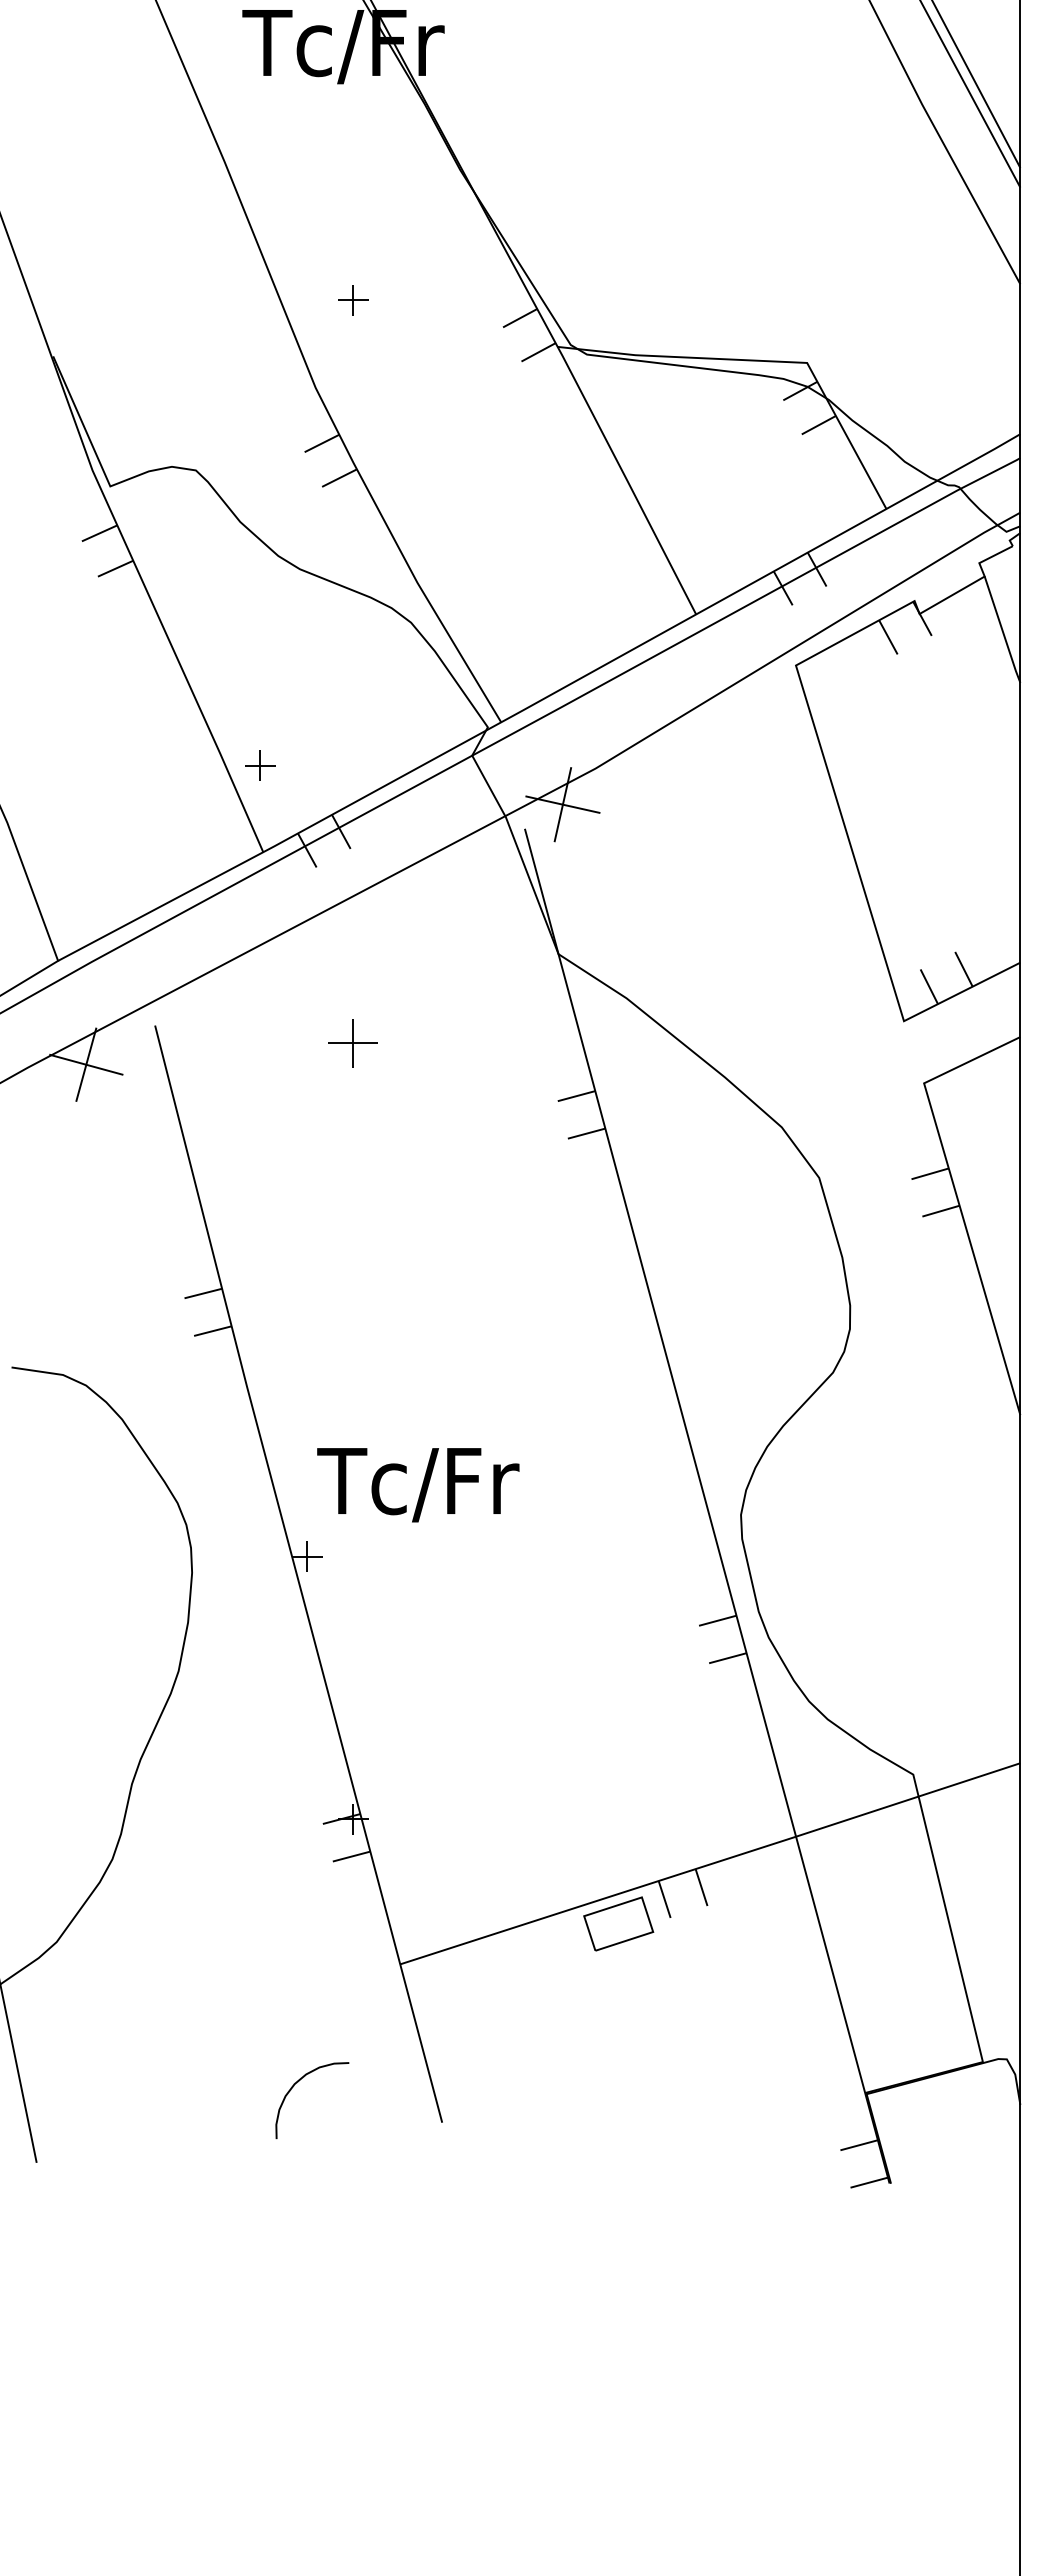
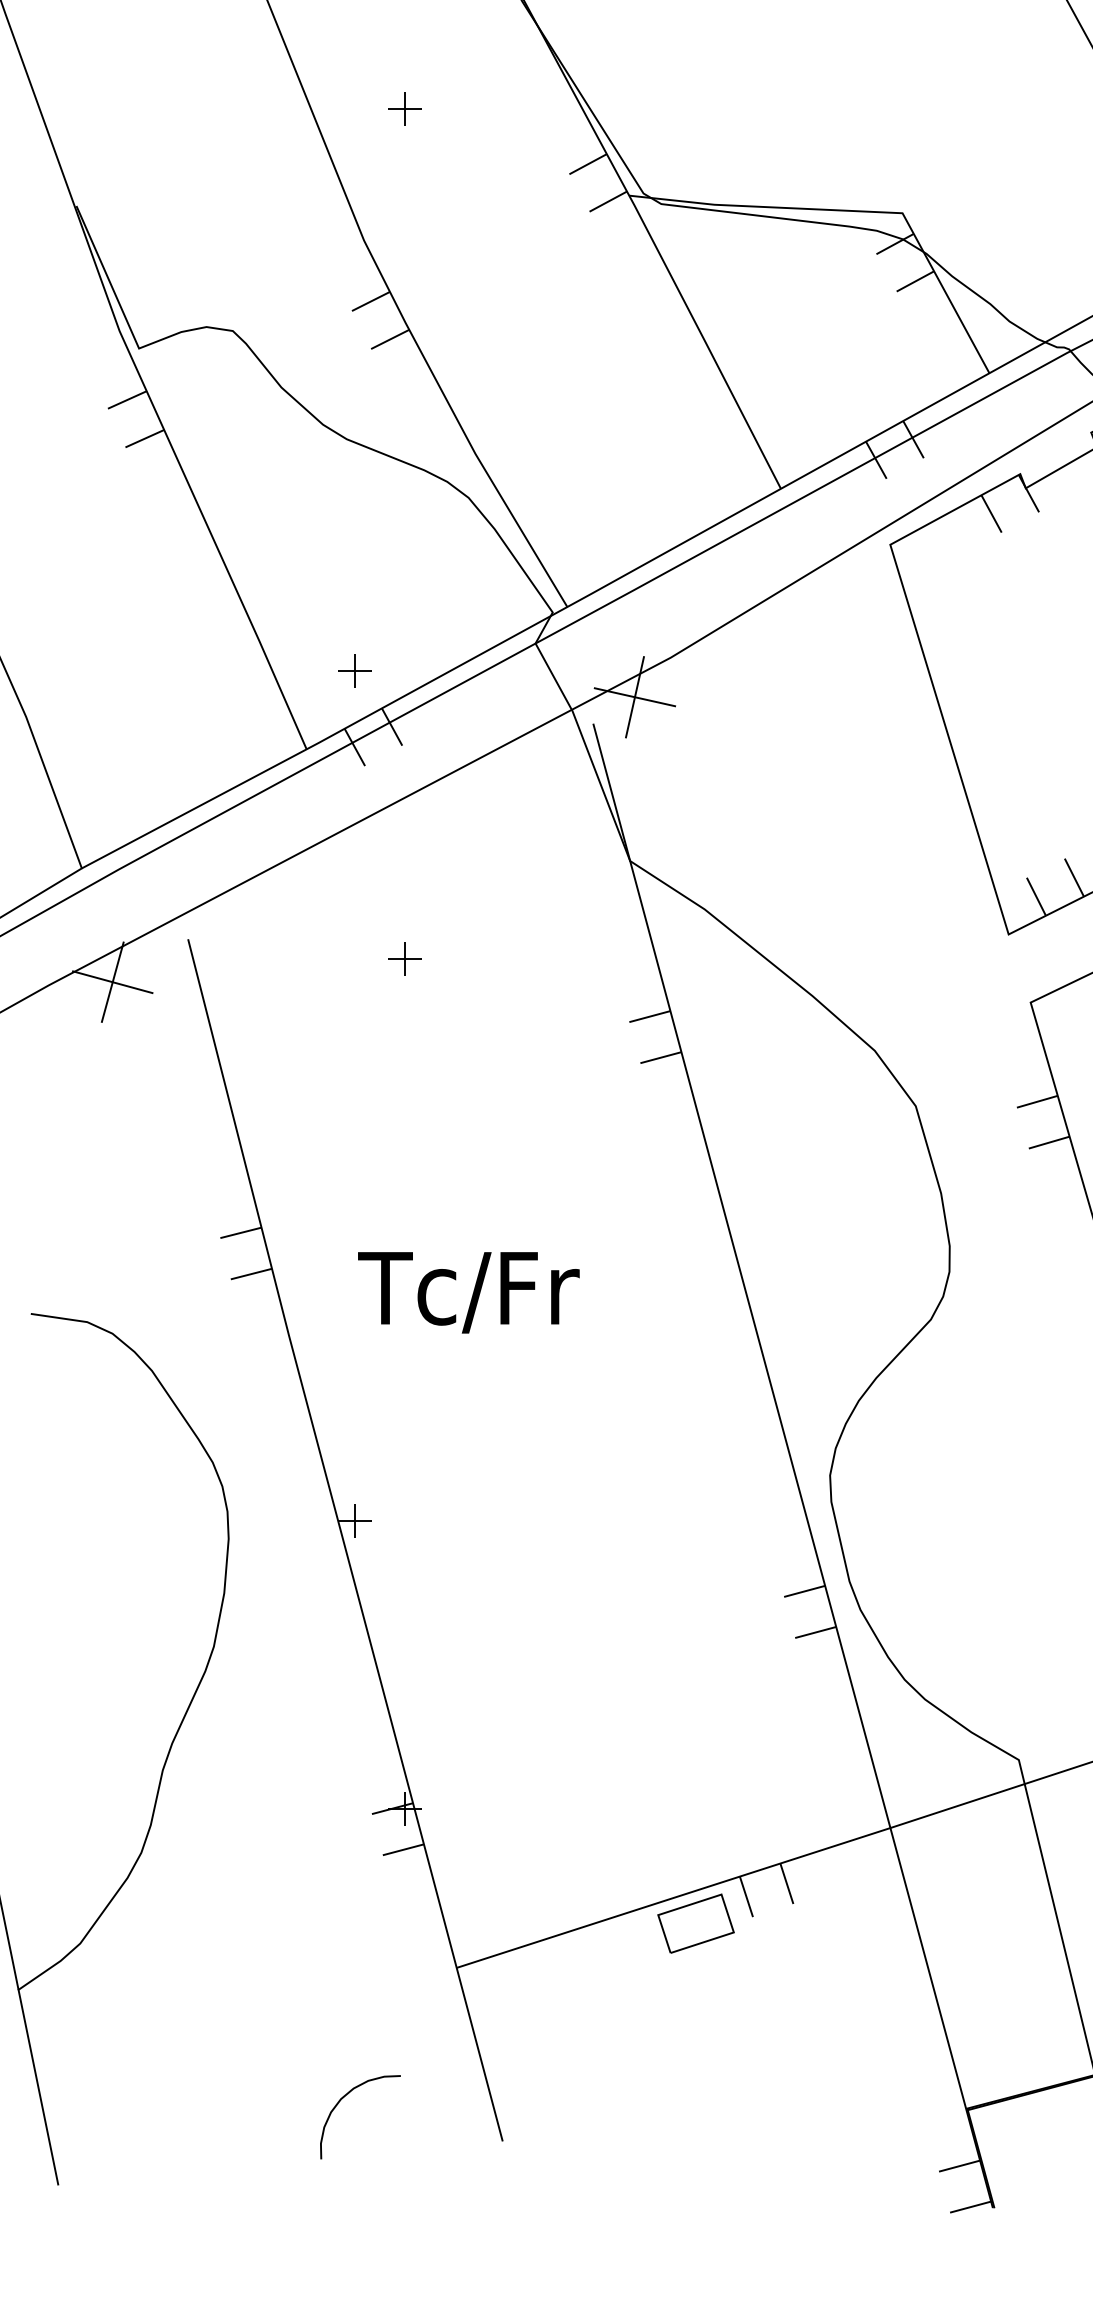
part: (353, 300) -> (405, 108), moved
part: (260, 765) -> (355, 670), moved
part: (353, 1043) -> (405, 958), size x0.62
text: (418, 1485) -> (469, 1293), moved

